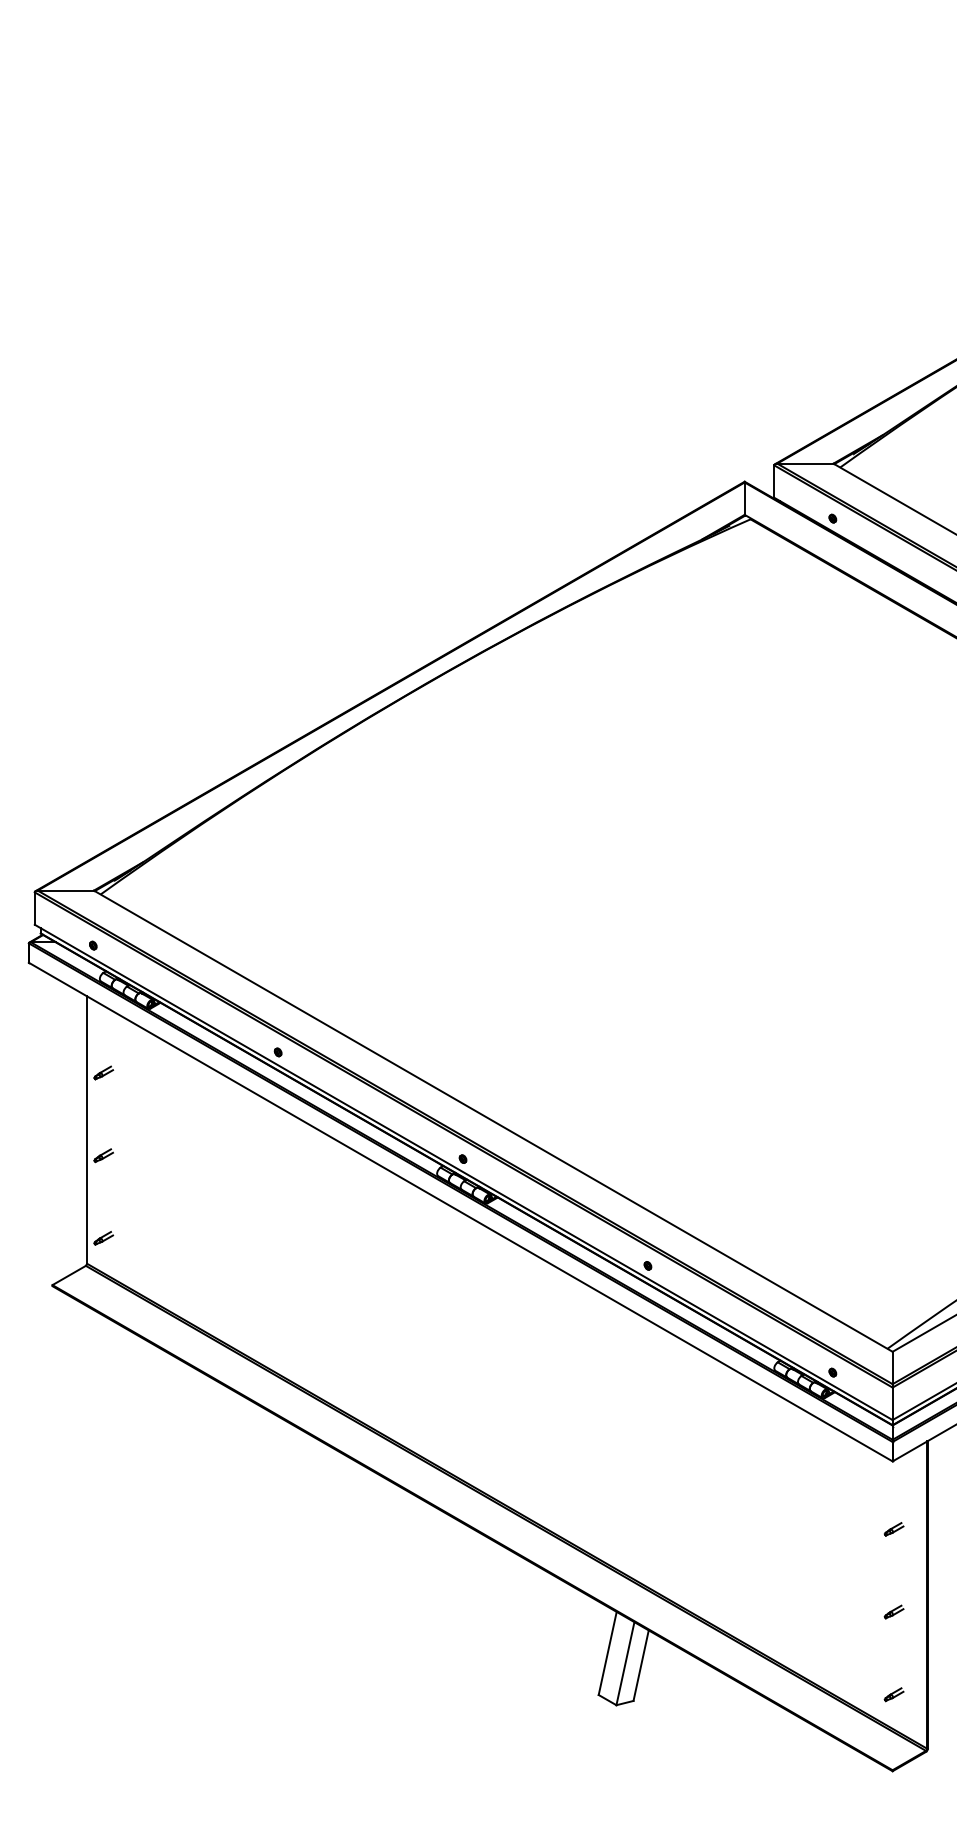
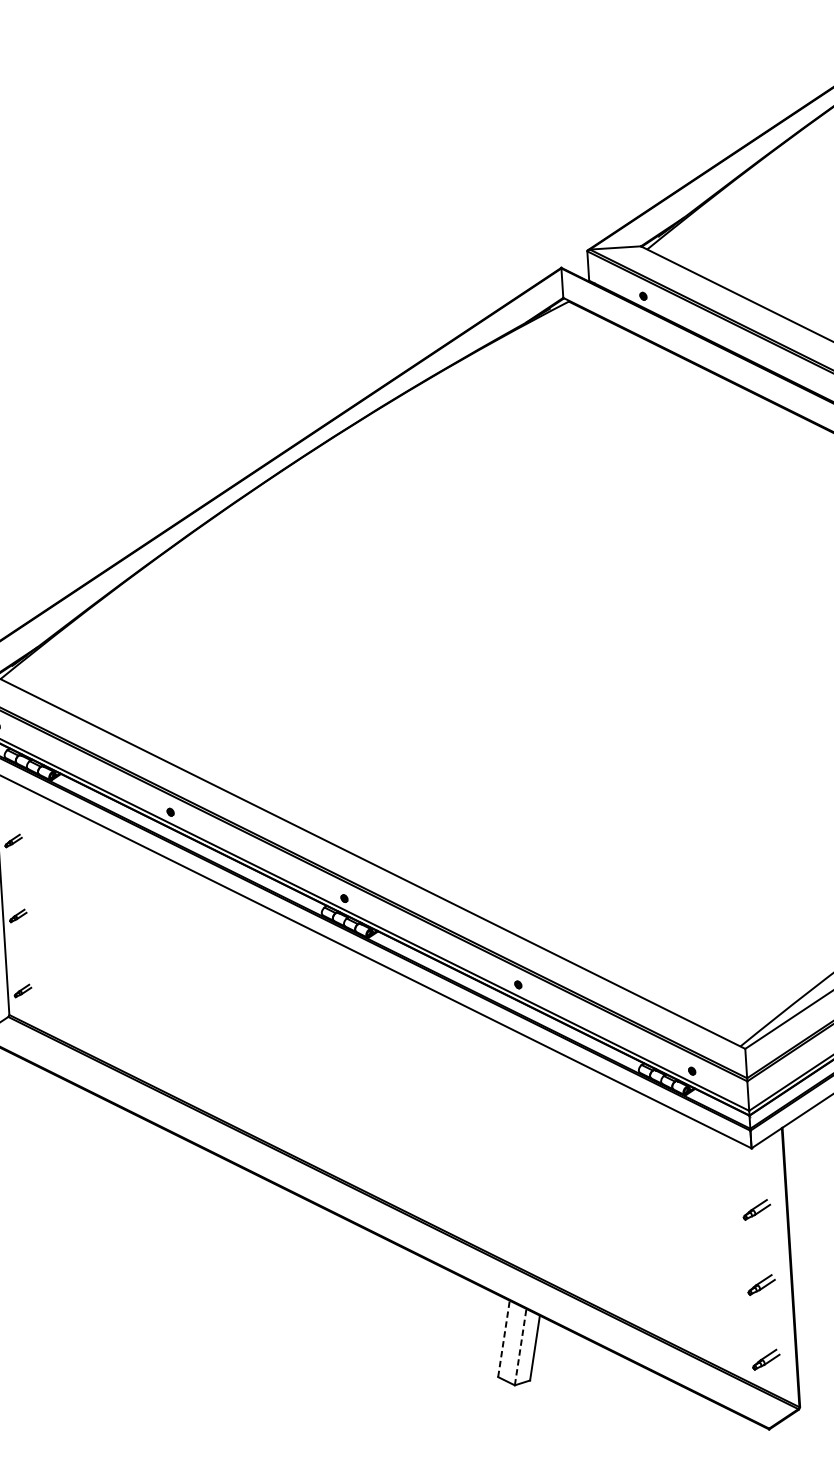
part: (893, 1529) -> (756, 1210), size x1.6
part: (893, 1611) -> (760, 1284), size x1.6
line: (607, 1653) -> (503, 1338), solid -> dashed
line: (625, 1663) -> (520, 1346), solid -> dashed
part: (893, 1694) -> (765, 1359), size x1.6

